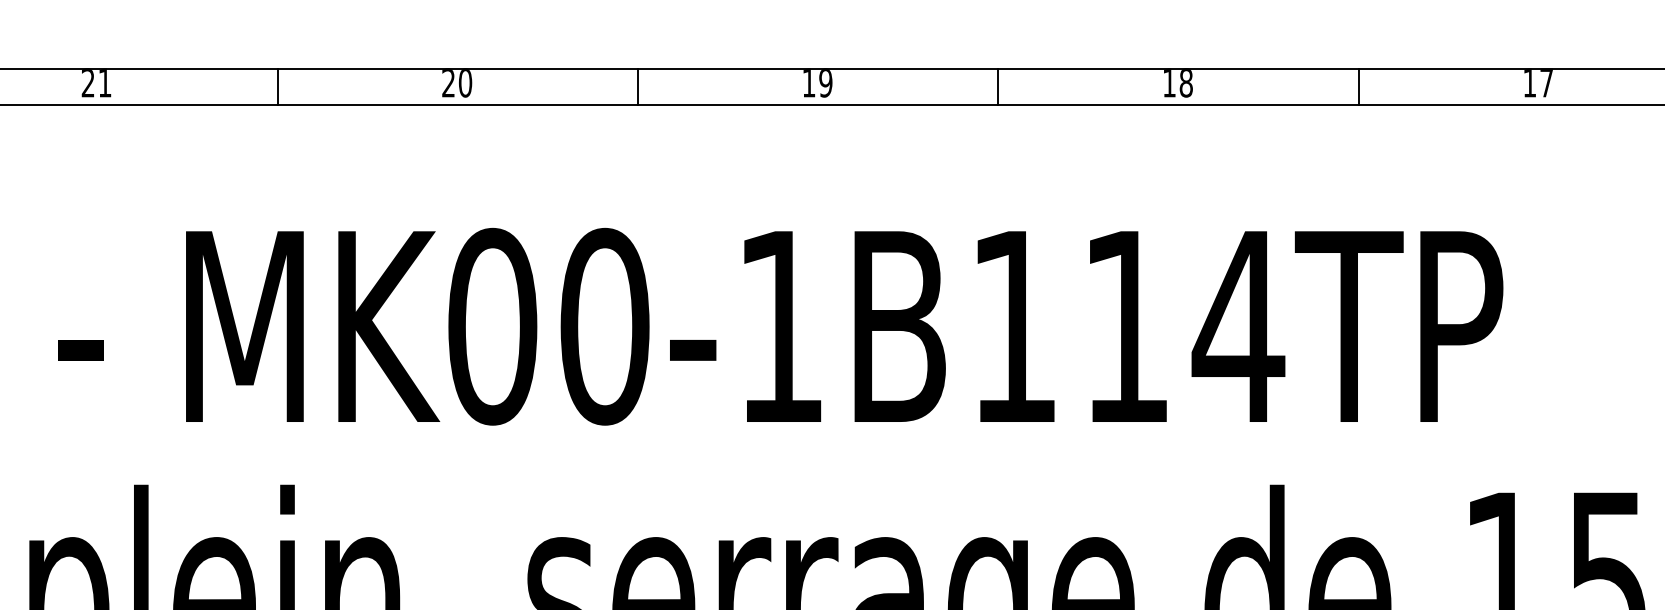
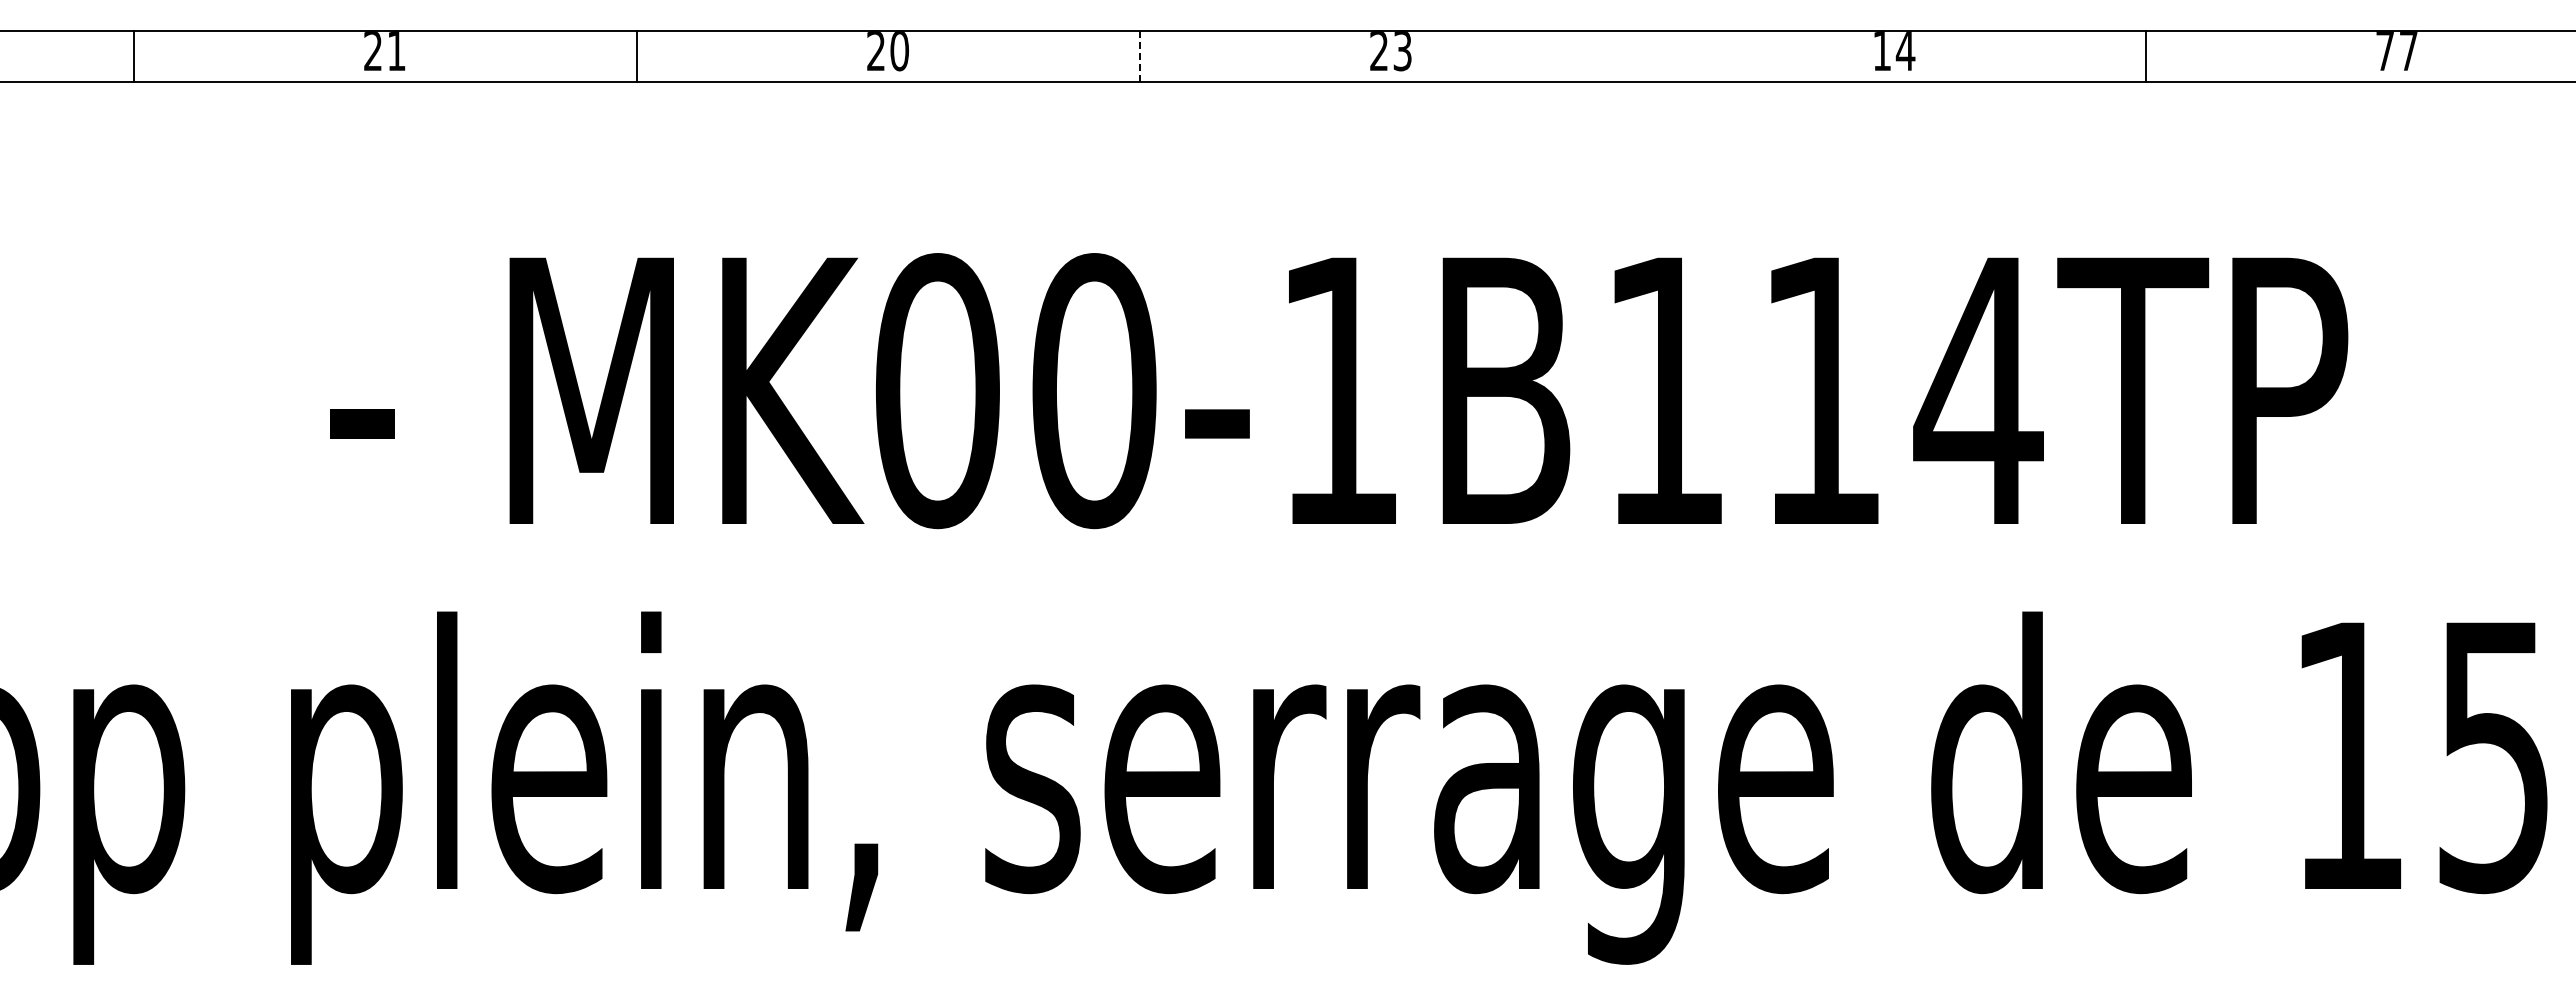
text: (817, 83) -> (1390, 51), 19 -> 23
text: (1186, 83) -> (1905, 51), 18 -> 14
text: (1529, 83) -> (2384, 51), 17 -> 77
line: (638, 87) -> (1140, 56), solid -> dashed
line: (998, 87) -> (1643, 56), removed

